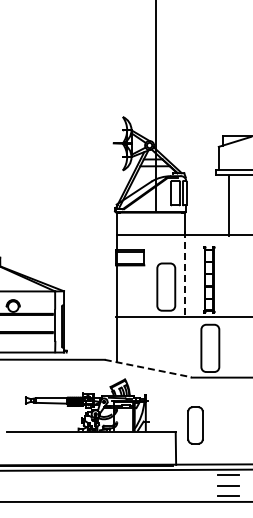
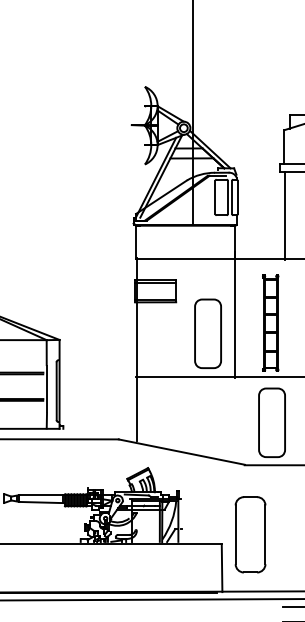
line: (228, 205) -> (283, 215), moved
line: (185, 274) -> (235, 315), dashed -> solid
line: (148, 368) -> (182, 452), dashed -> solid
part: (195, 425) -> (250, 534), size x1.43

